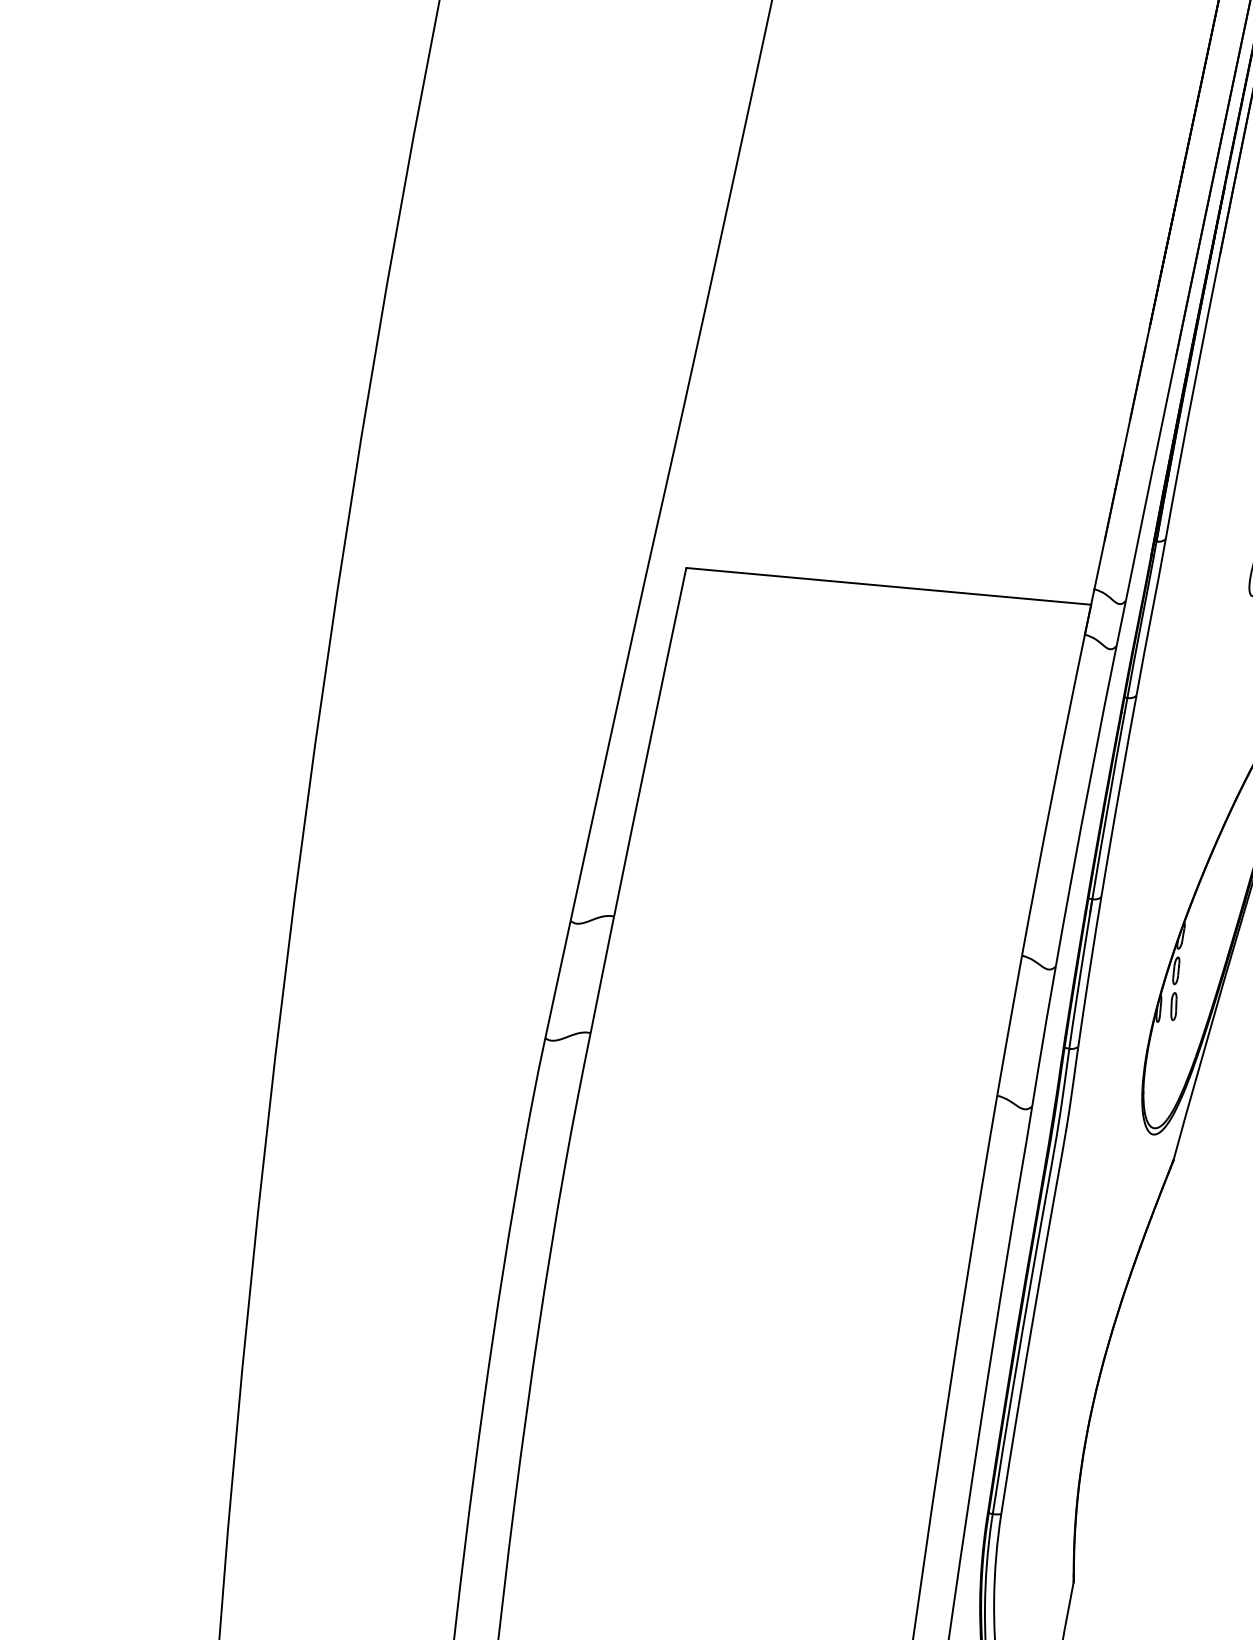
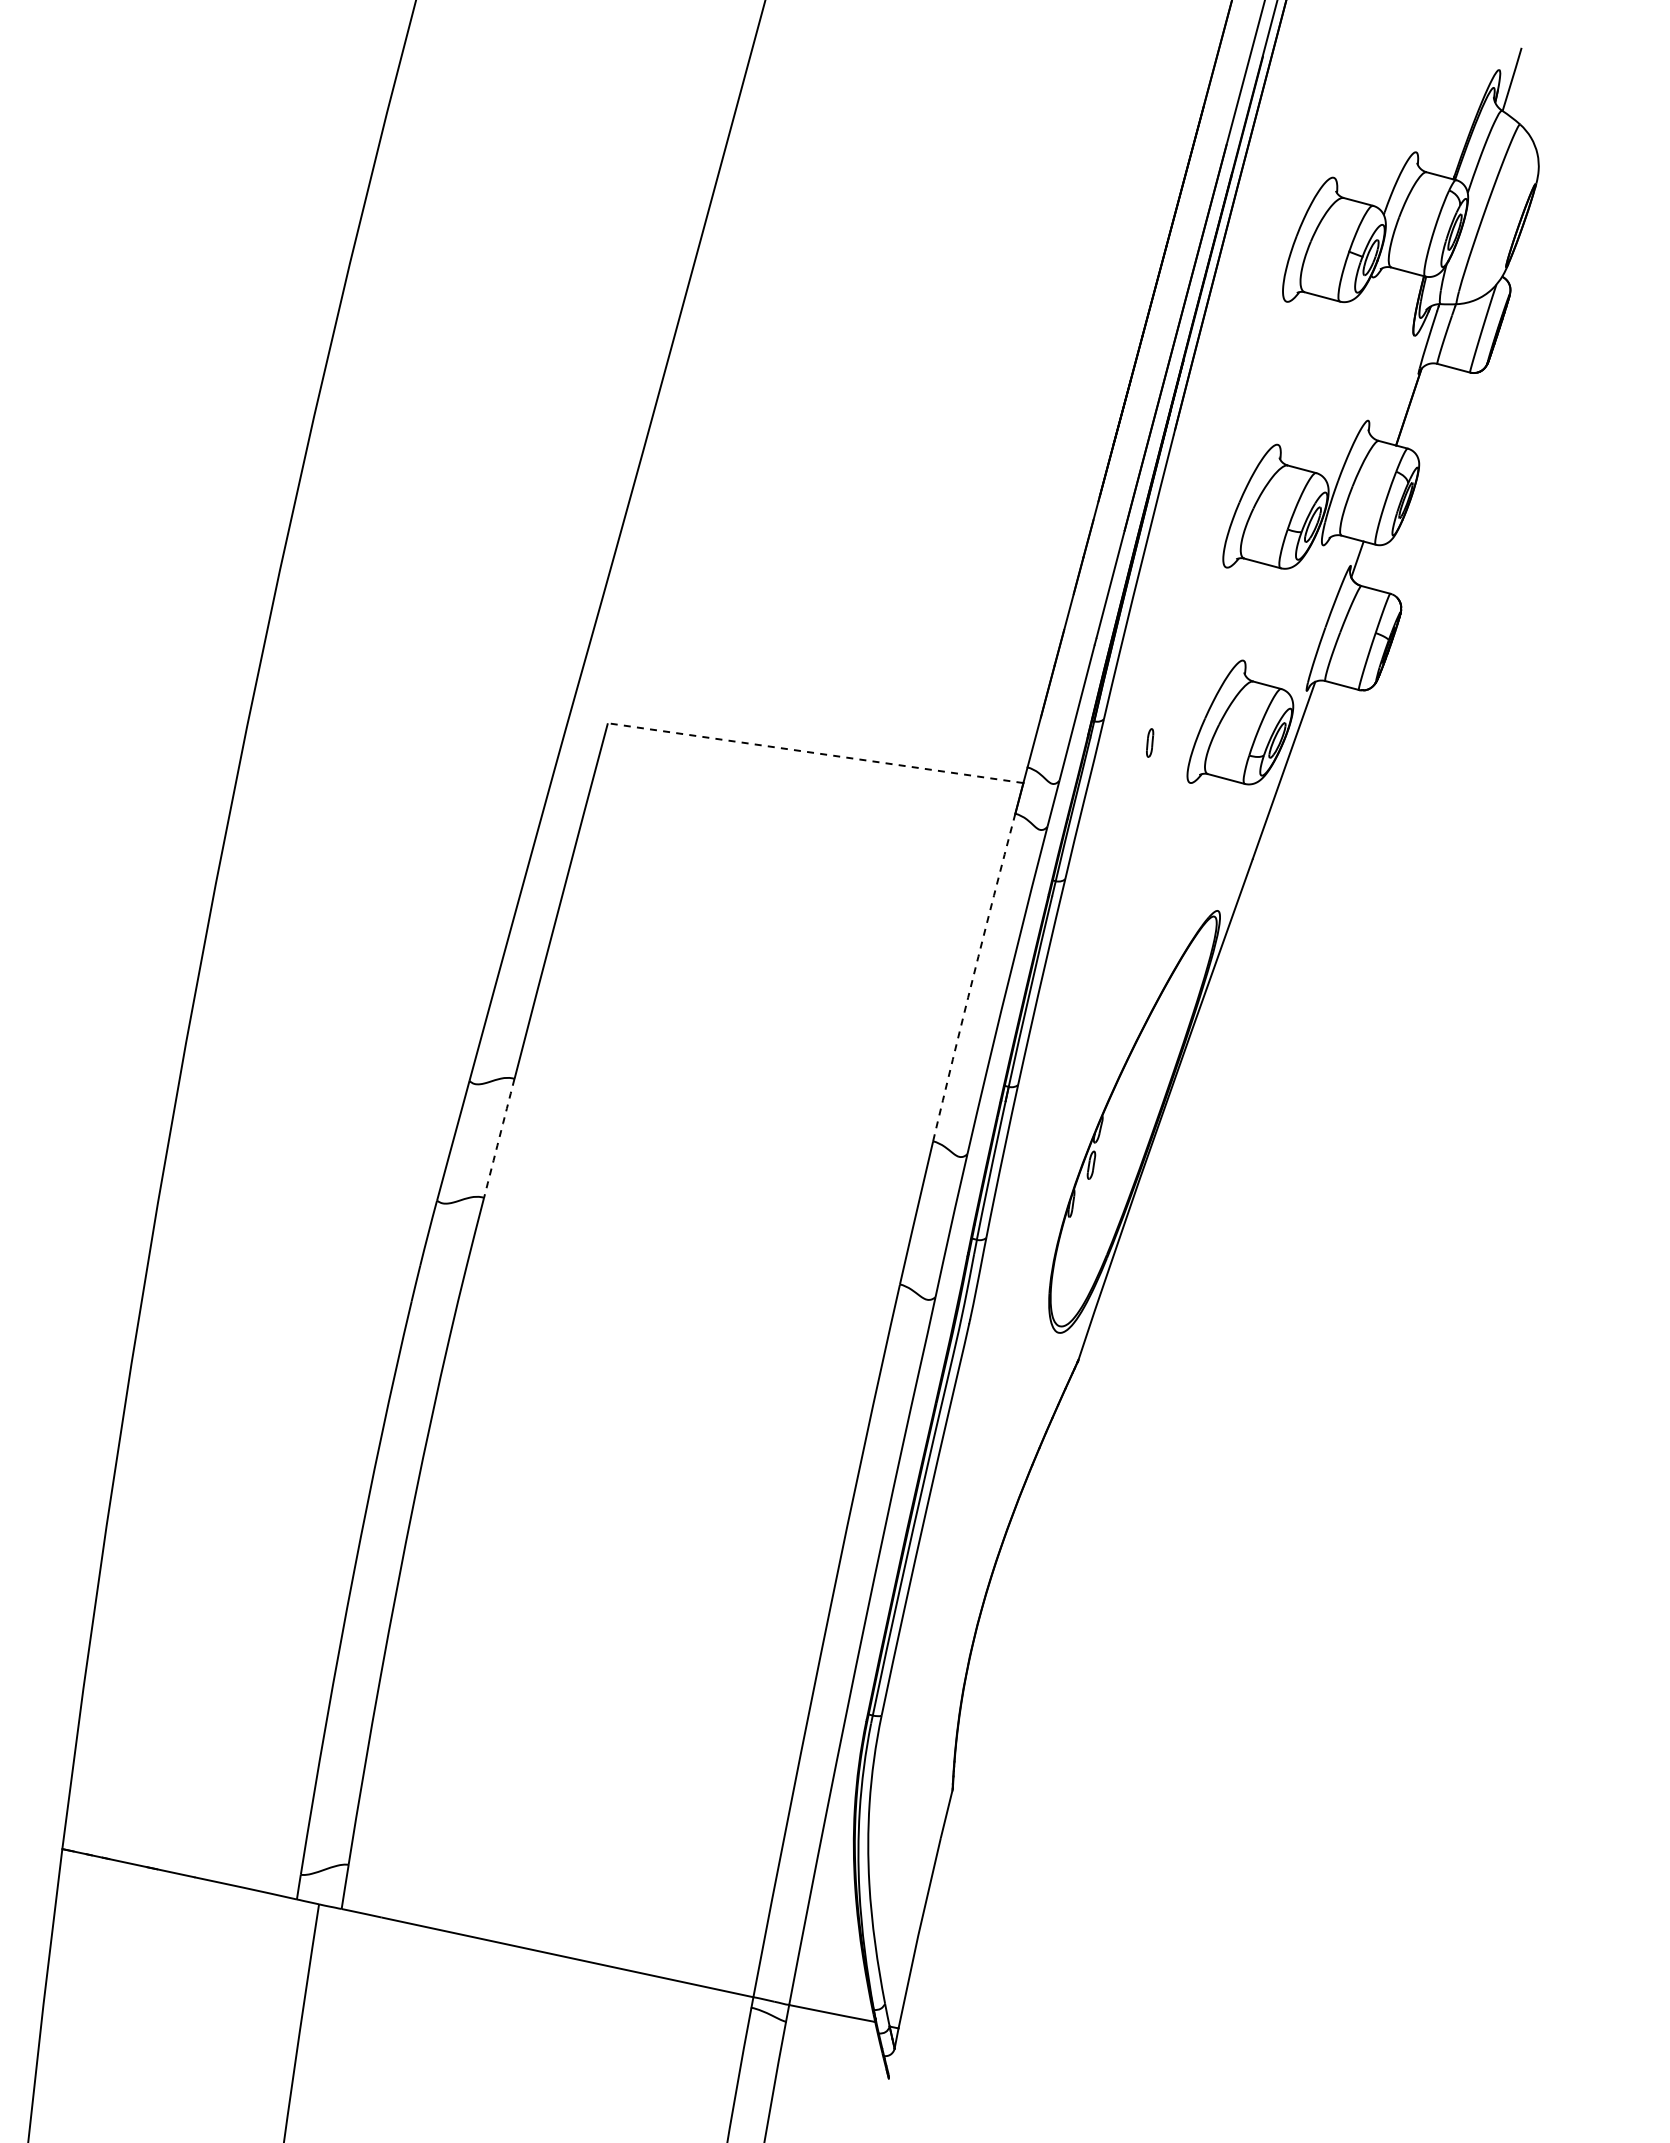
line: (888, 586) -> (815, 753), solid -> dashed
arc: (1052, 795) -> (973, 977), solid -> dashed
arc: (602, 974) -> (499, 1138), solid -> dashed
part: (1174, 1006) -> (1150, 742), moved

